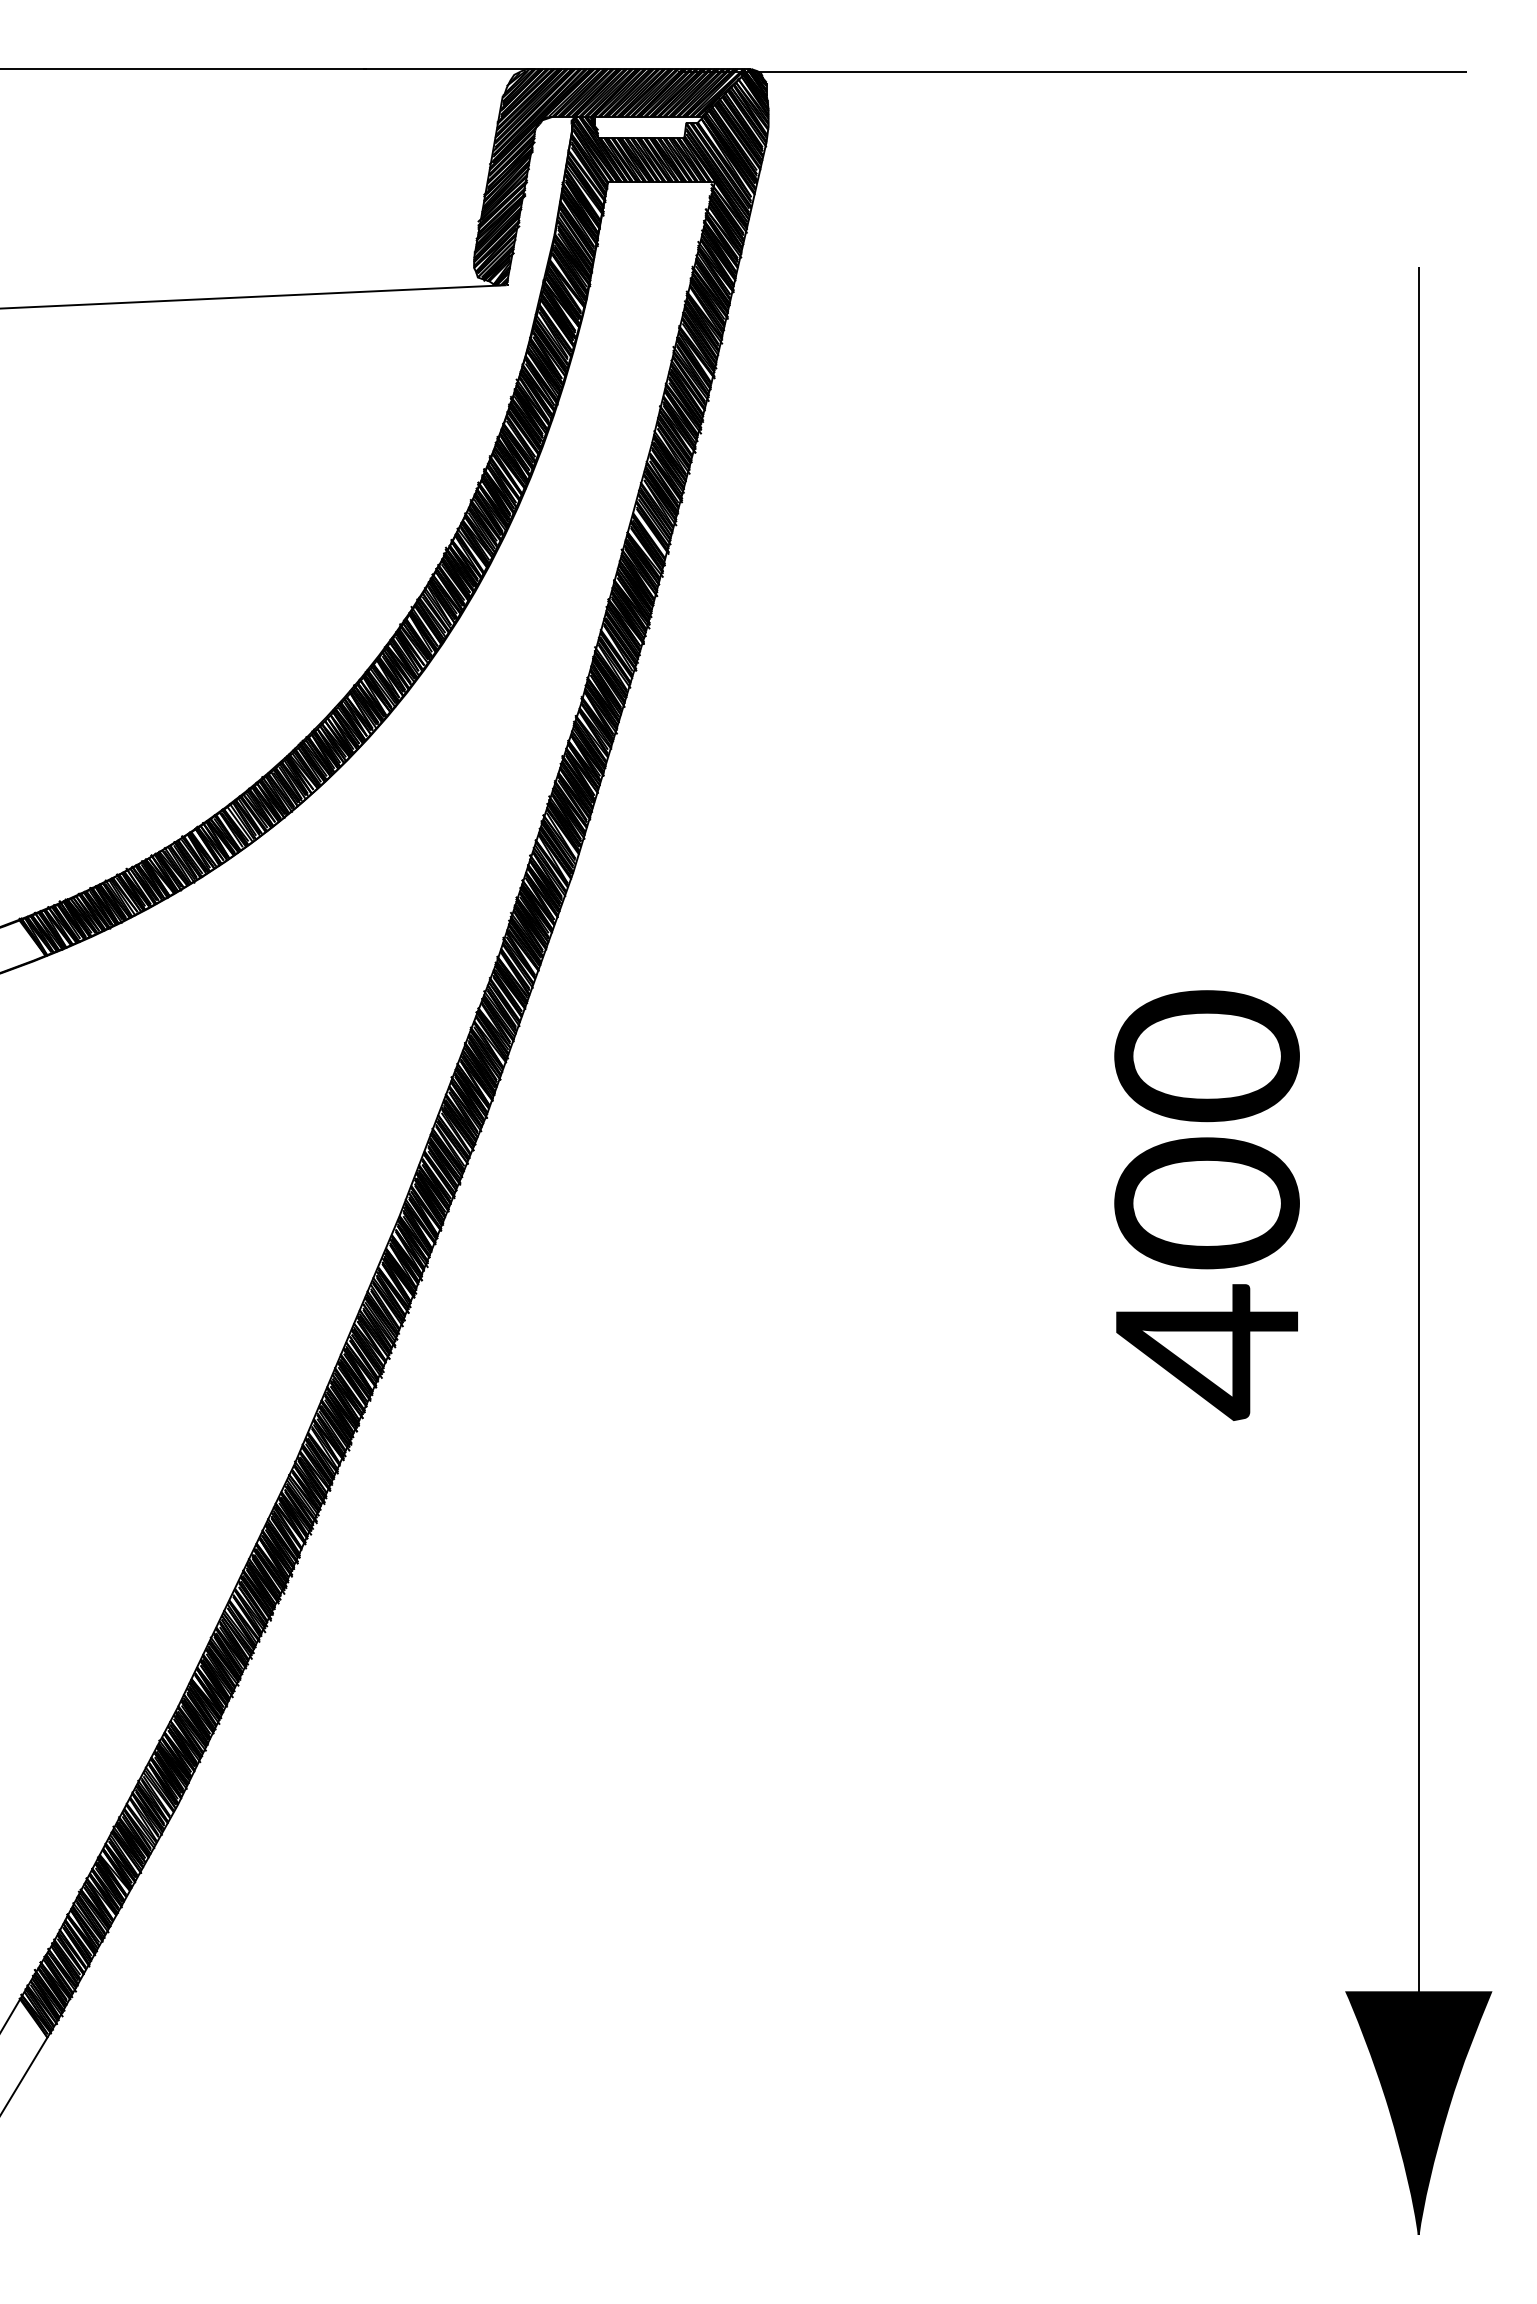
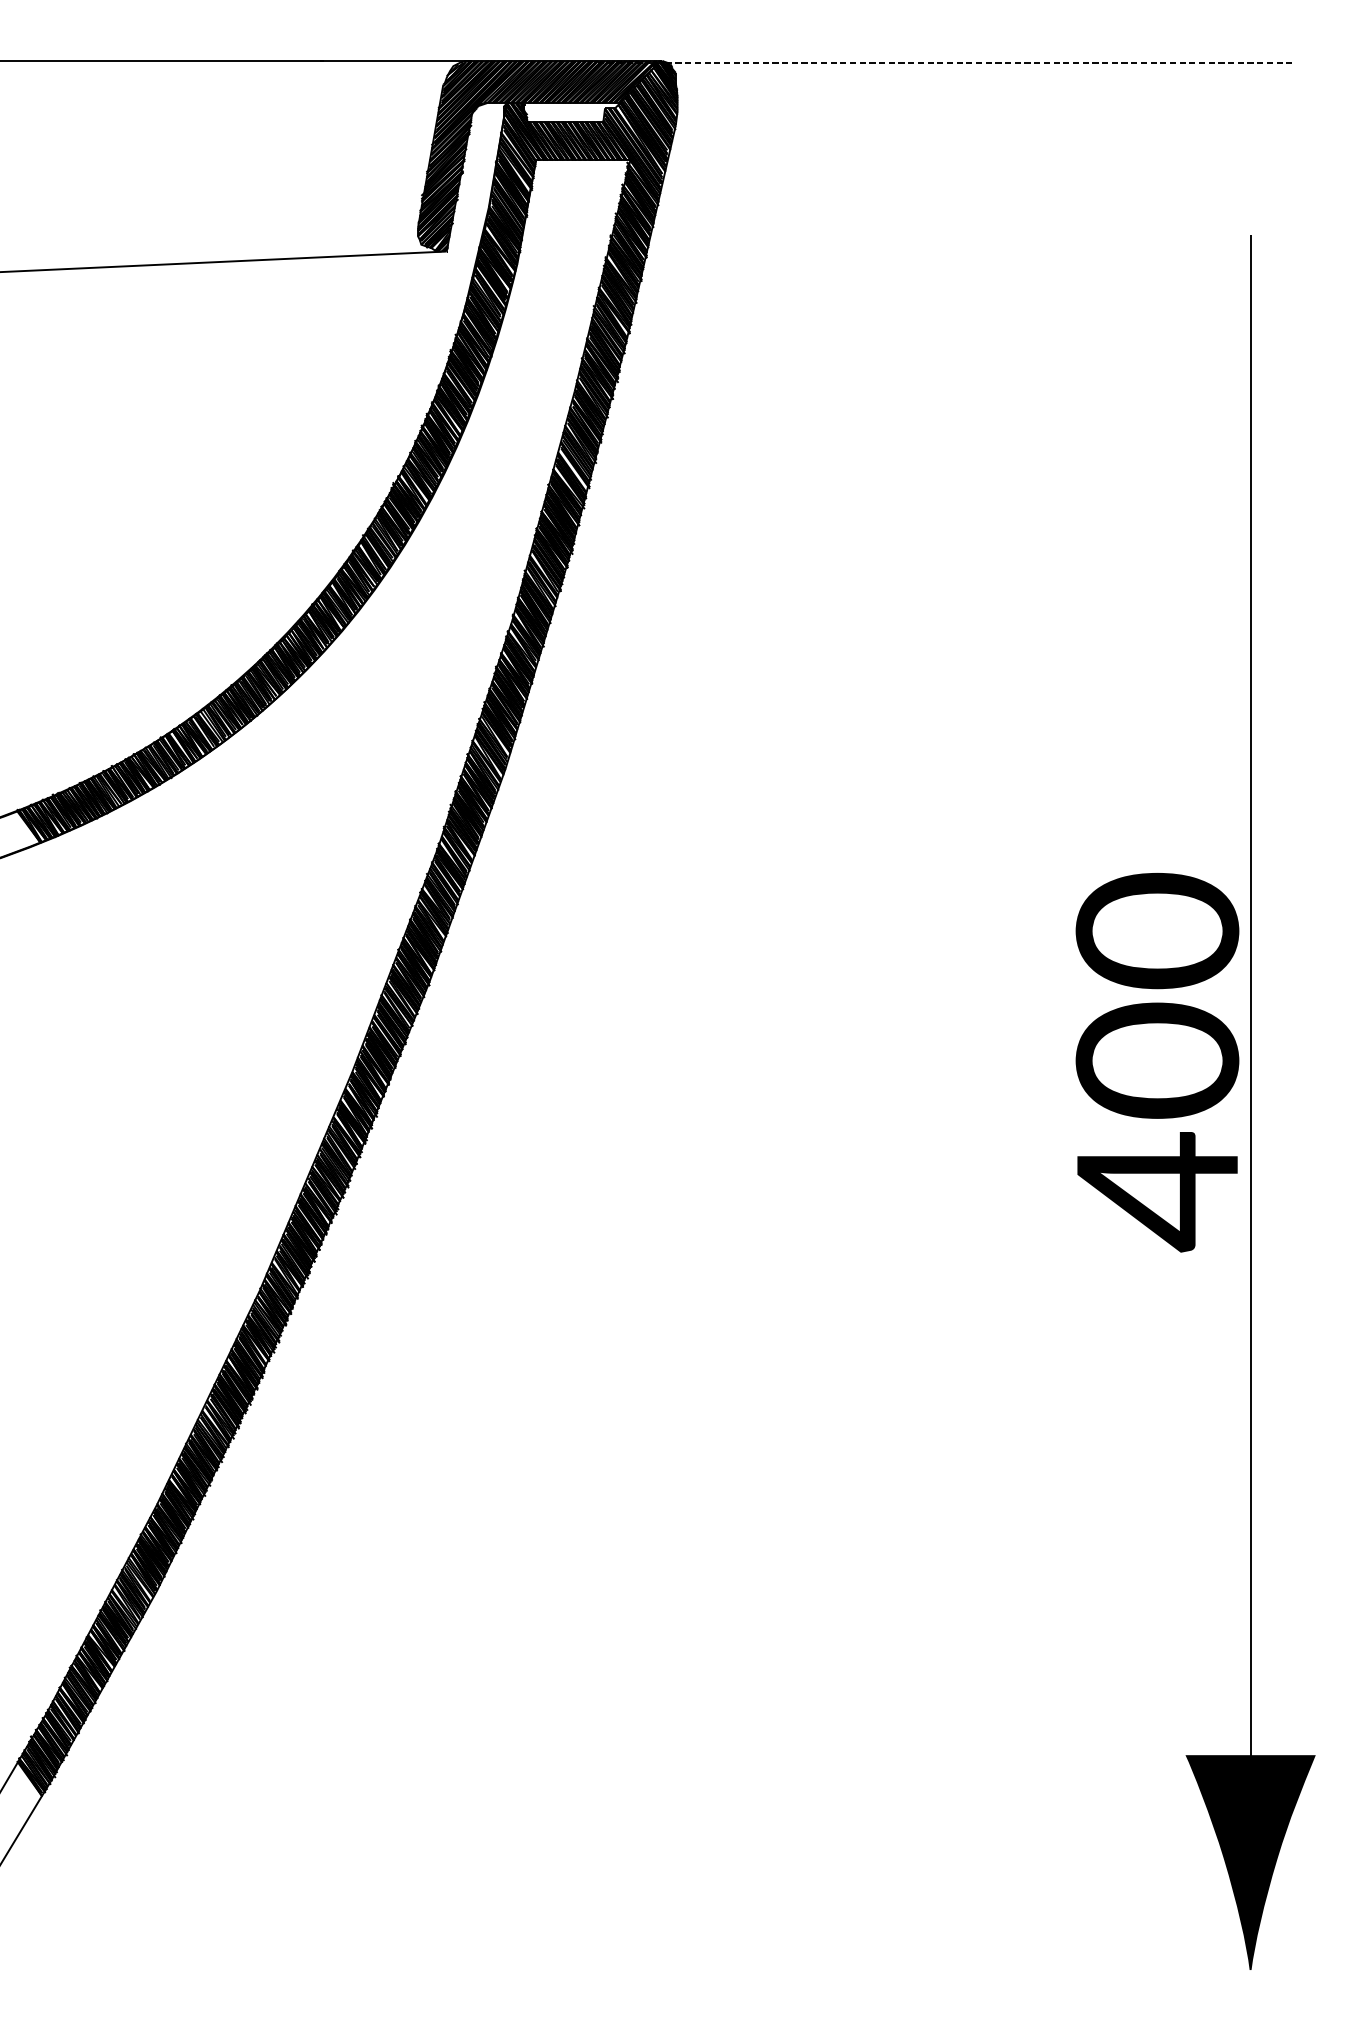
line: (1072, 71) -> (945, 63), solid -> dashed
text: (1206, 1205) -> (1156, 1062), moved

